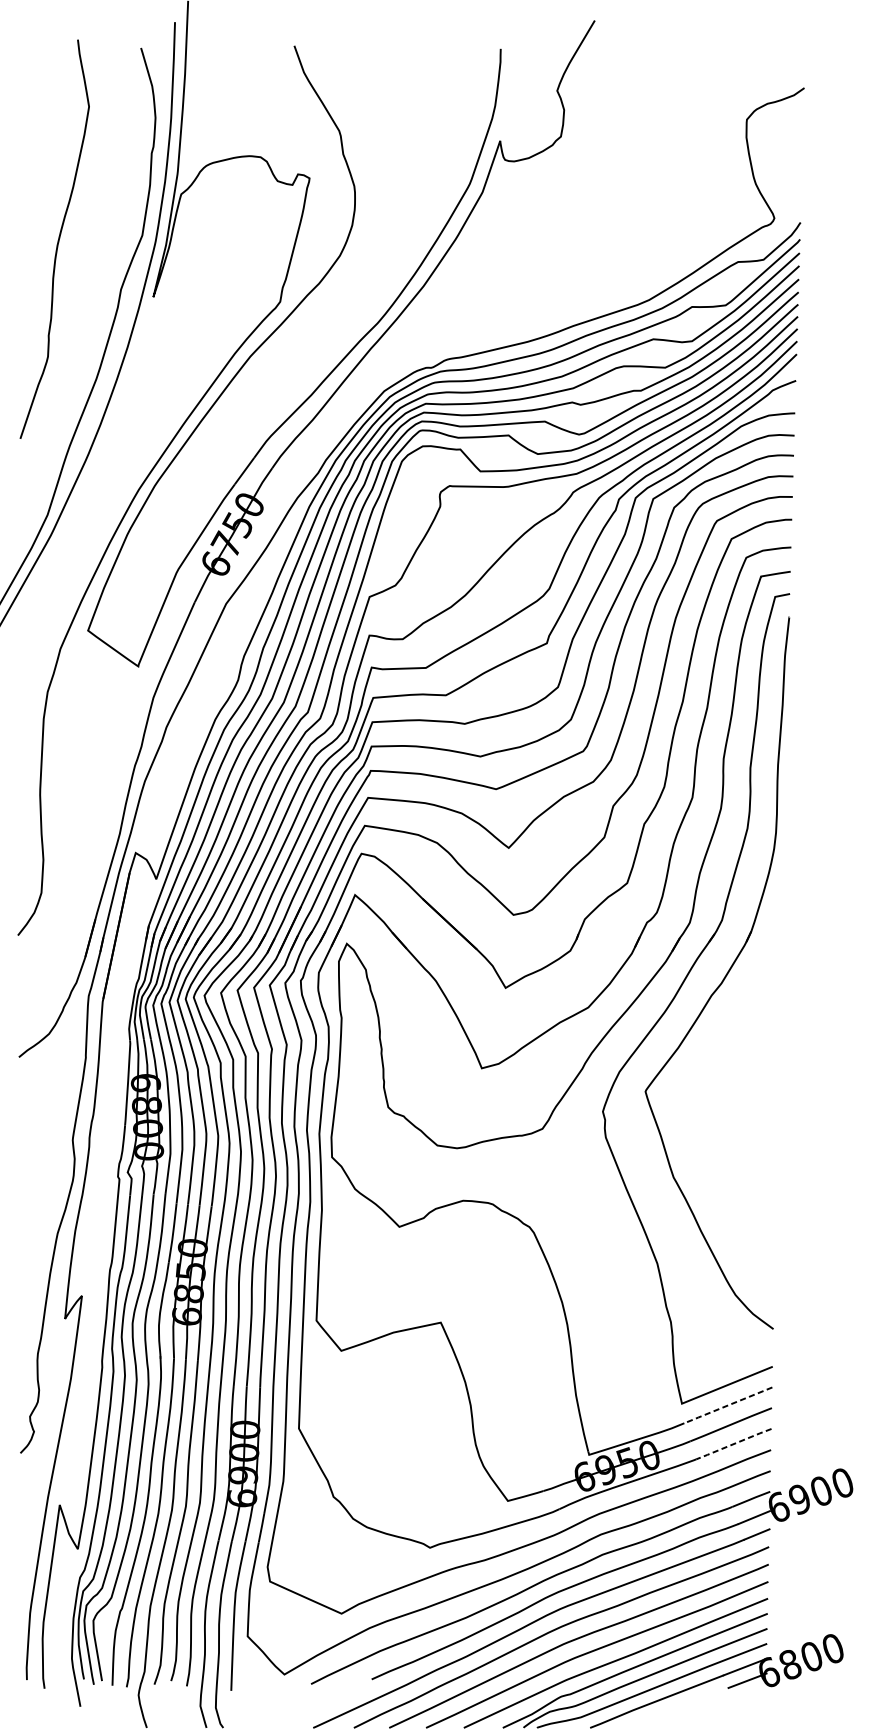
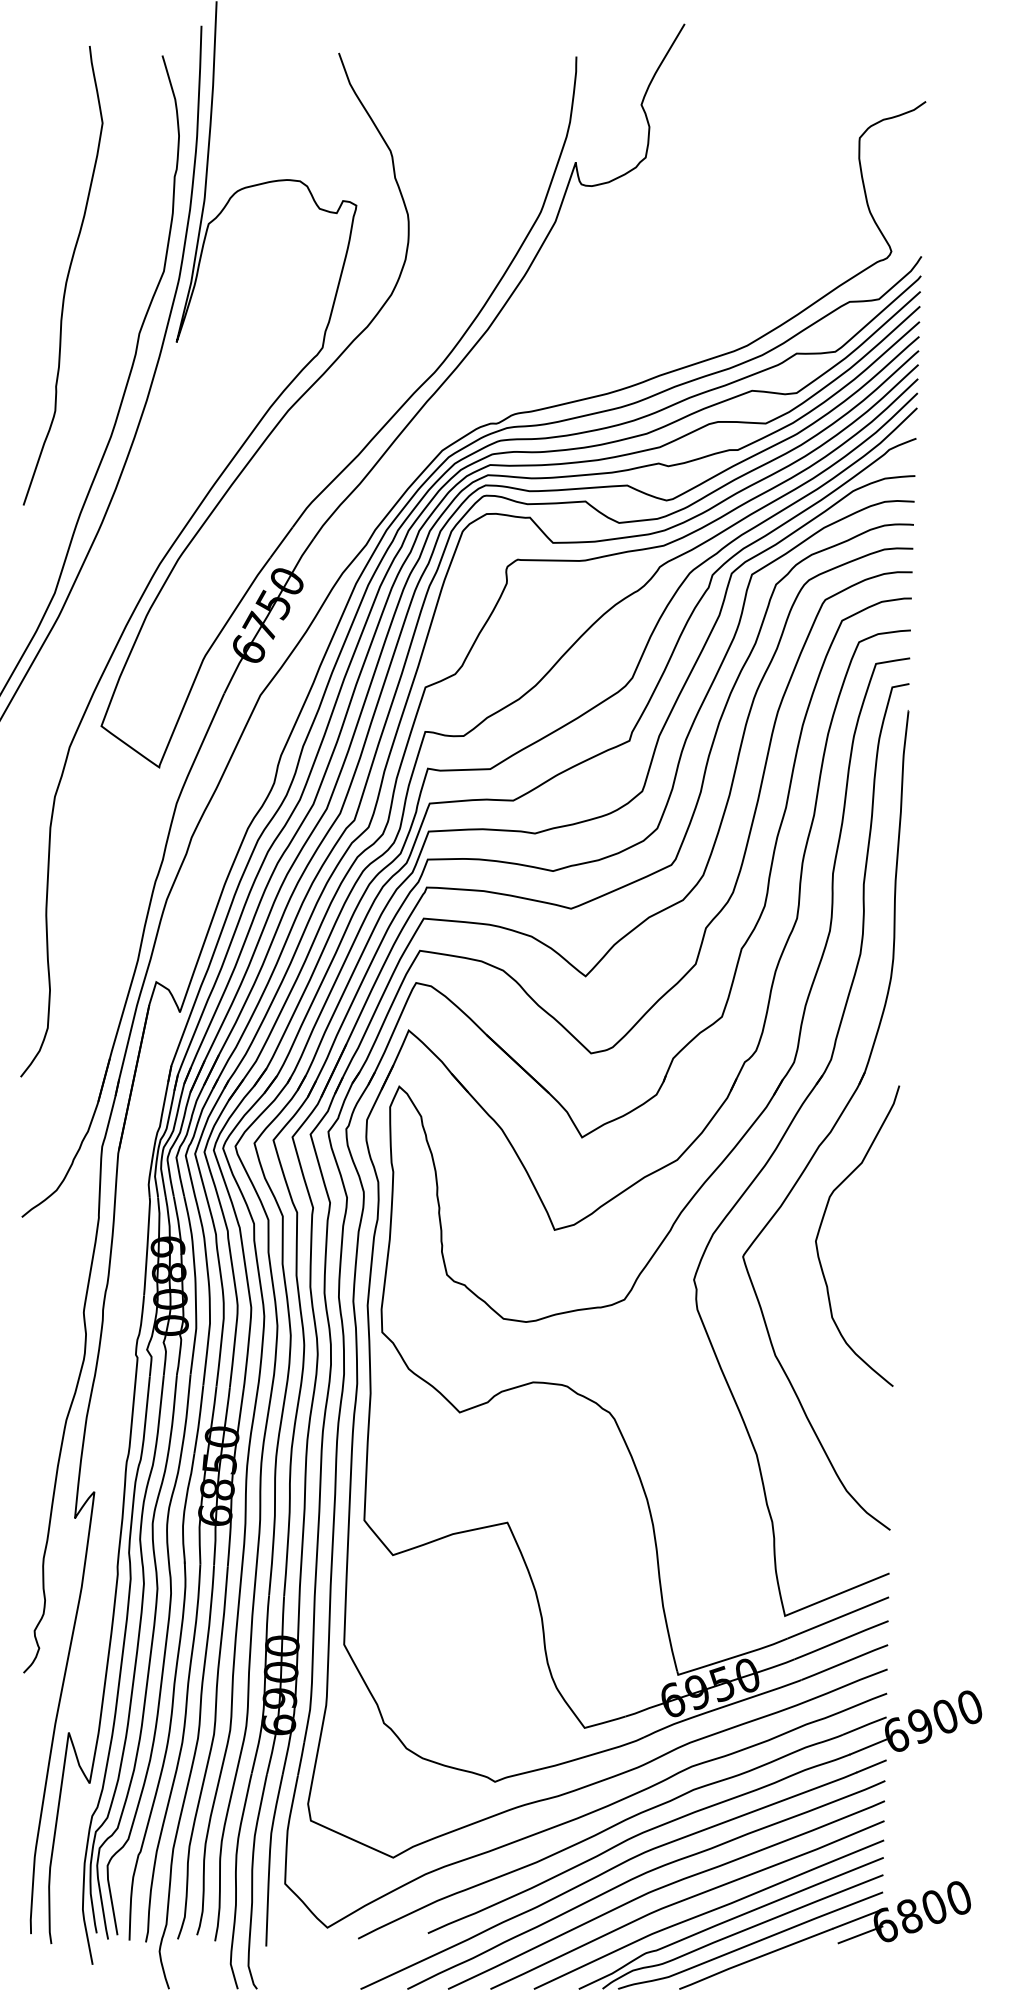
curve: (714, 1062) -> (822, 1223), added
line: (726, 1405) -> (836, 1618), dashed -> solid
line: (733, 1444) -> (844, 1662), dashed -> solid

